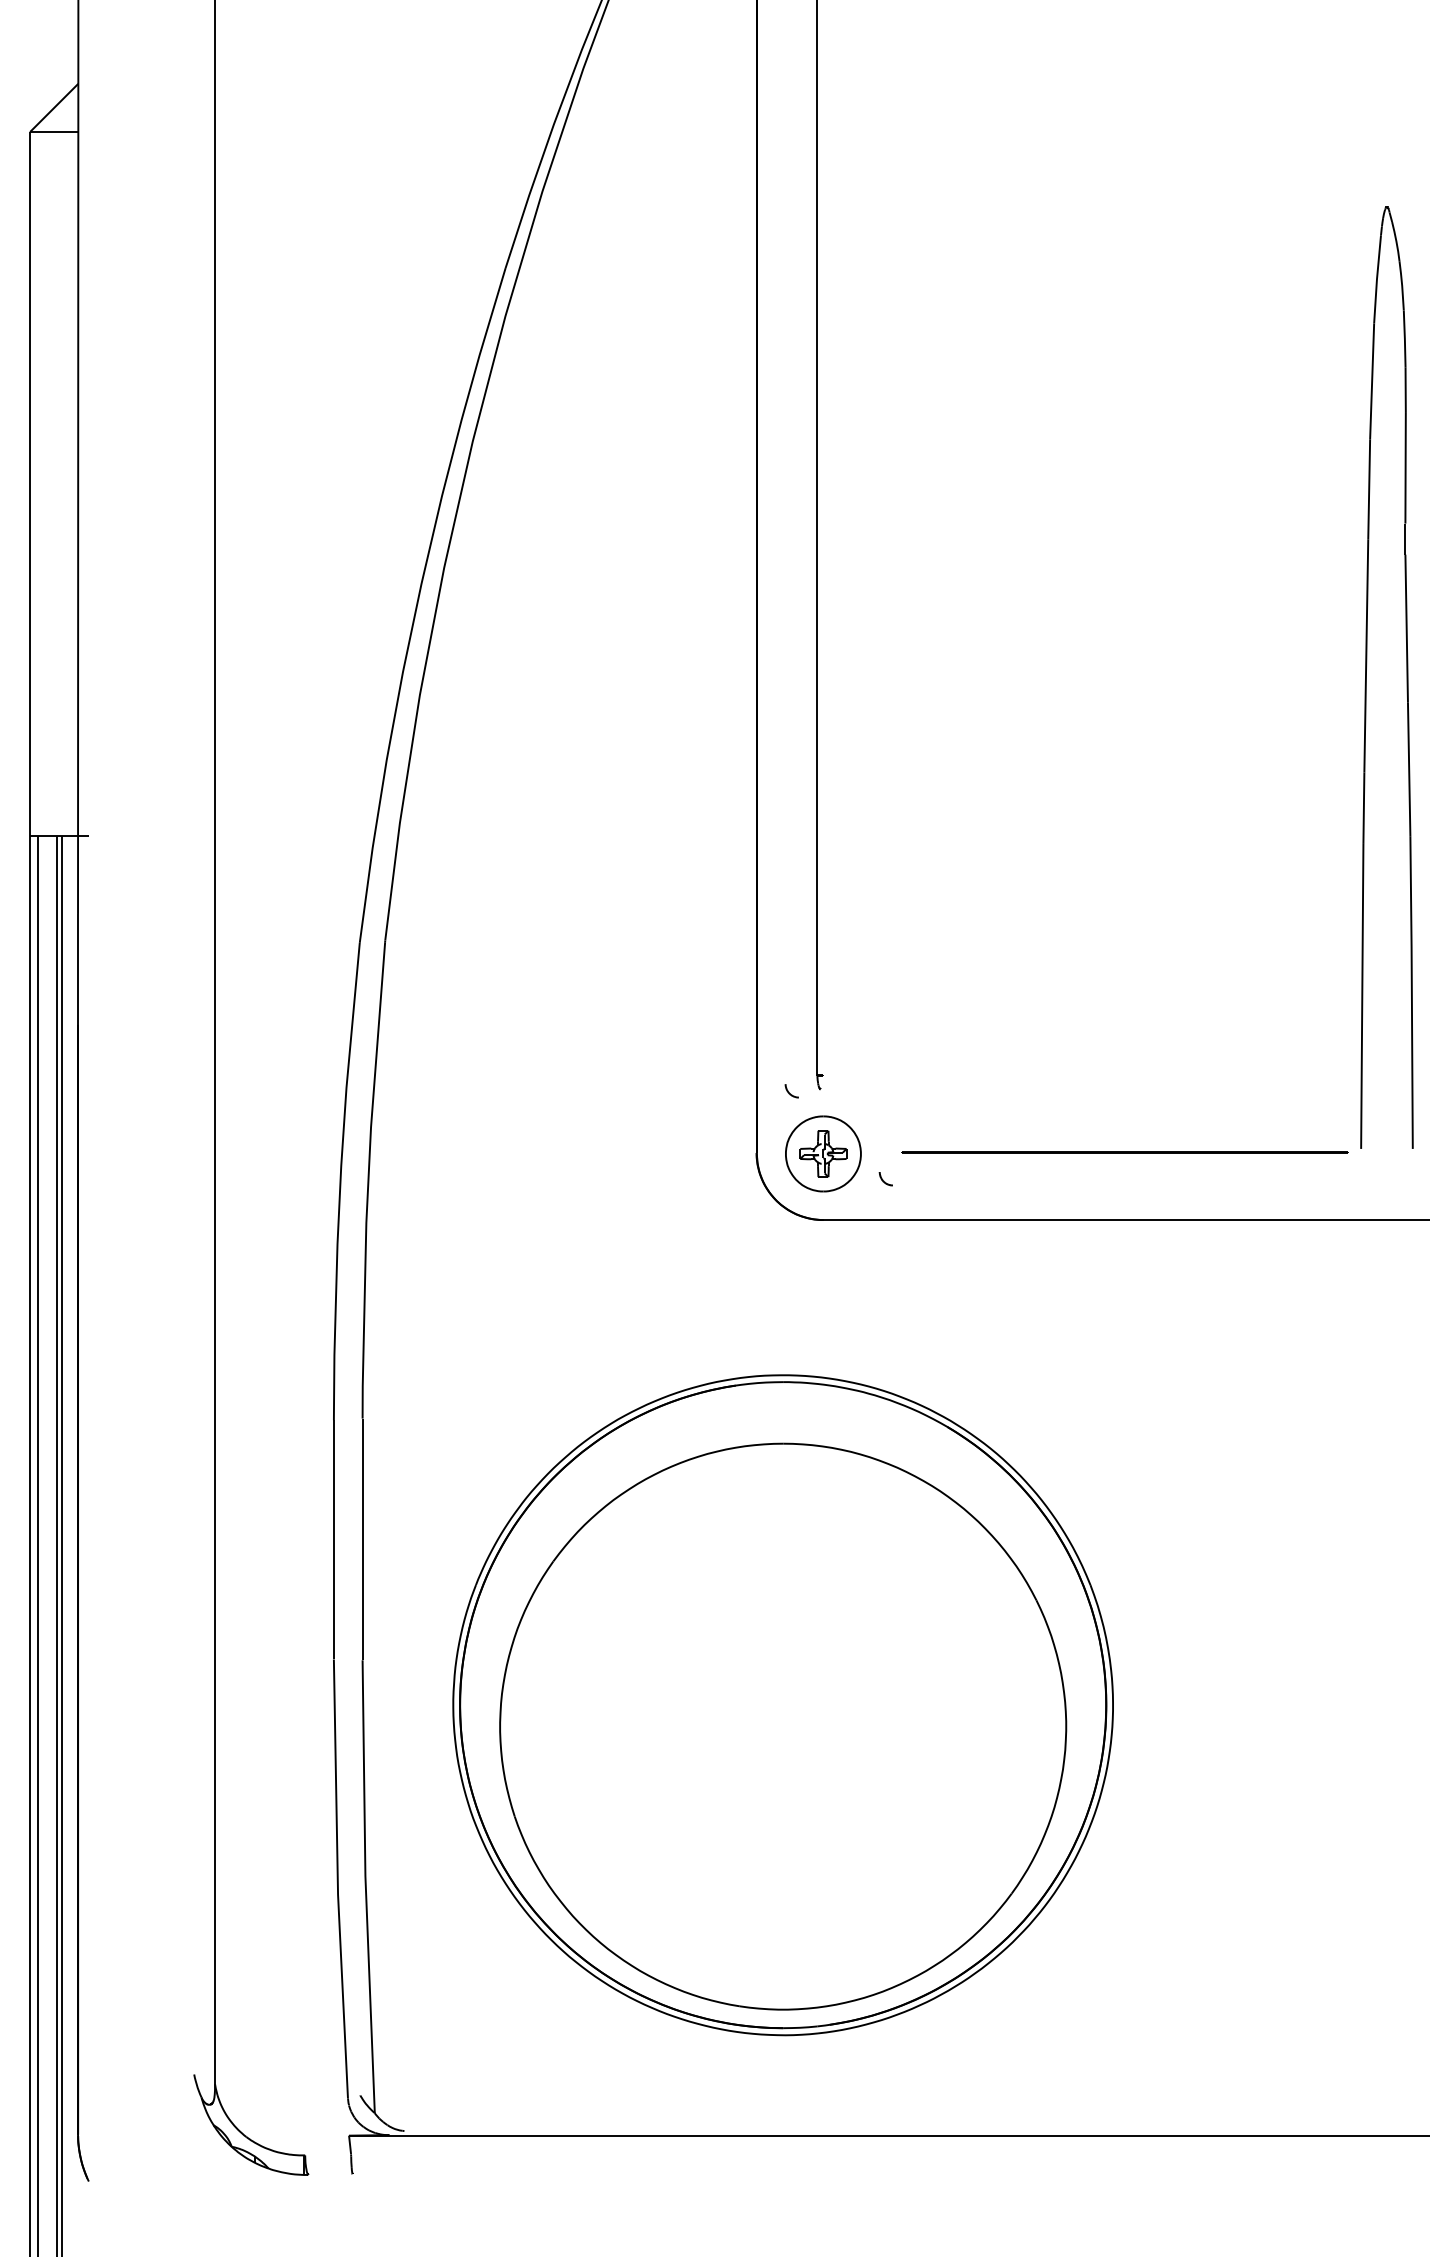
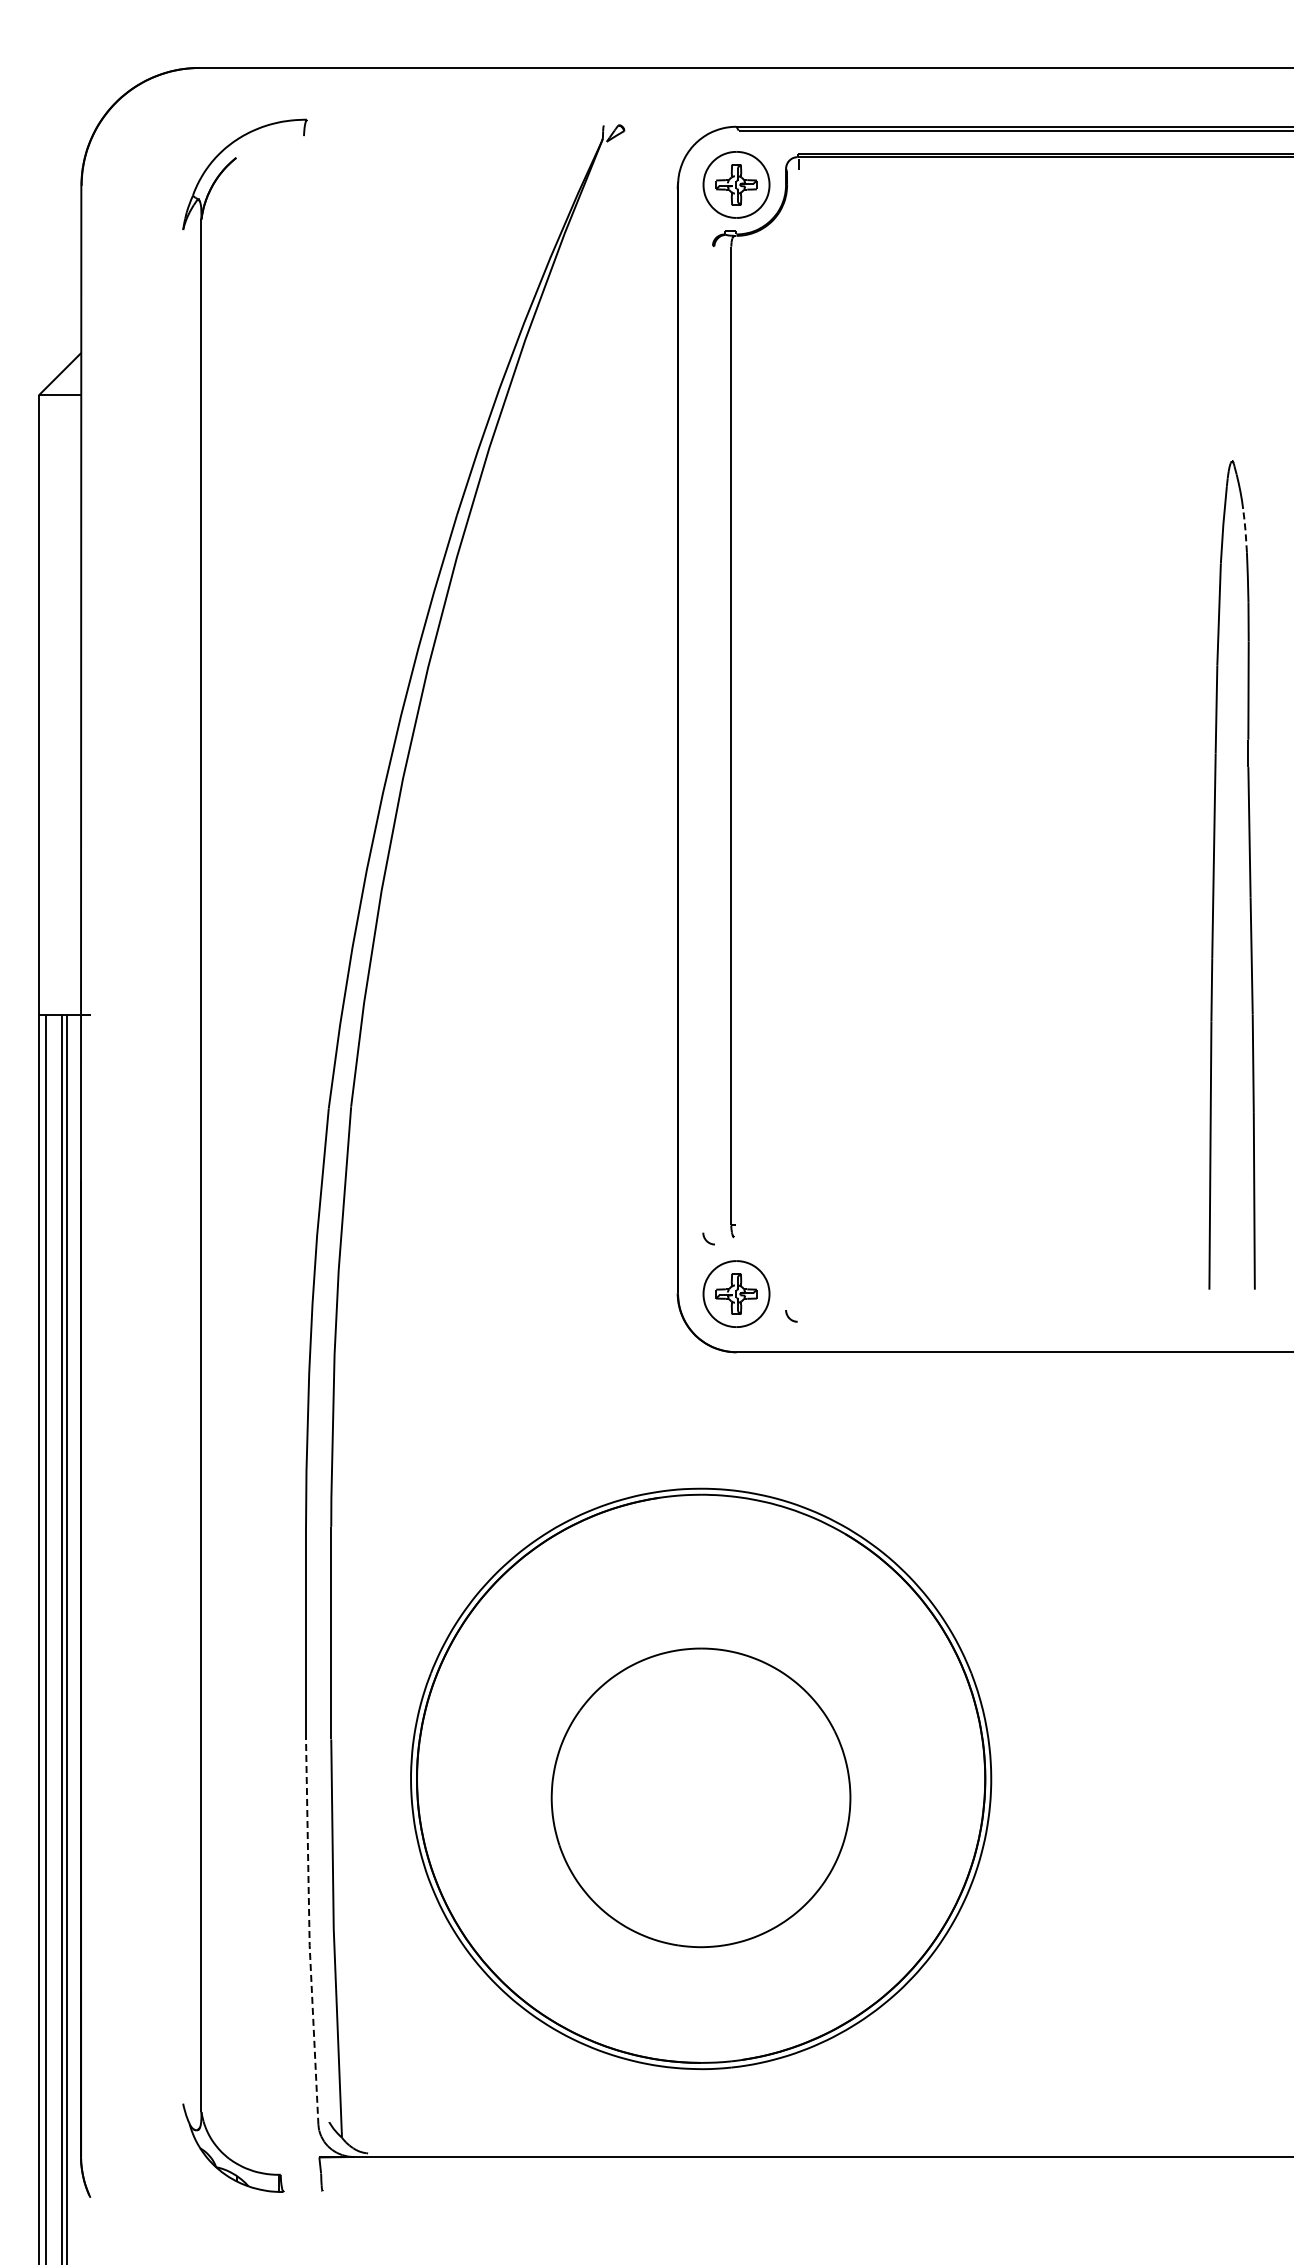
line: (1402, 285) -> (1245, 530), solid -> dashed
line: (1124, 1152) -> (1001, 1292), removed
part: (782, 1726) -> (700, 1797), size x0.6
line: (337, 1878) -> (309, 1931), solid -> dashed

